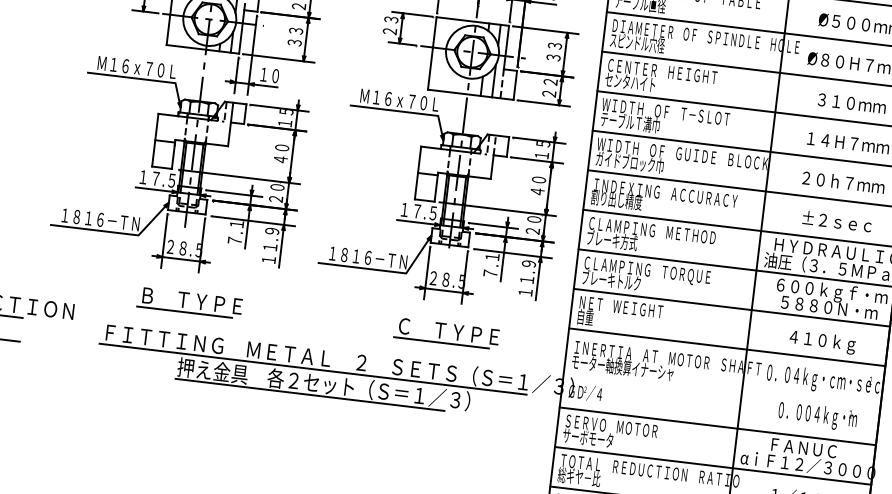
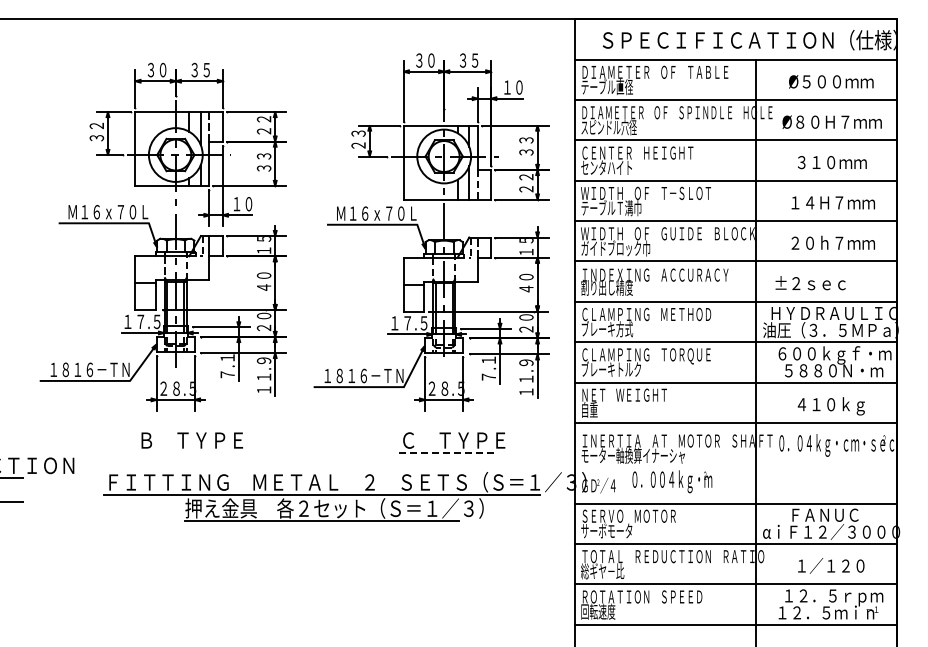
text: (837, 221) -> (810, 283), moved
line: (184, 311) -> (185, 452), removed
line: (442, 342) -> (448, 452), solid -> dashed
text: (817, 416) -> (672, 481), moved

